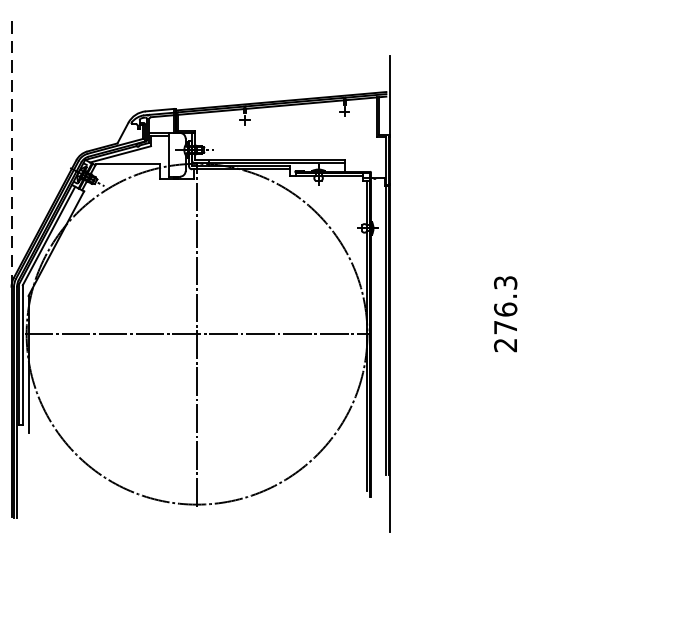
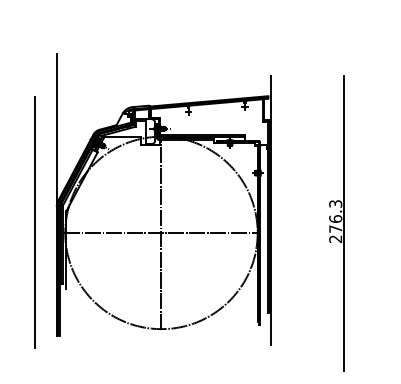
line: (11, 151) -> (56, 129), dashed -> solid
line: (521, 317) -> (344, 223), added

